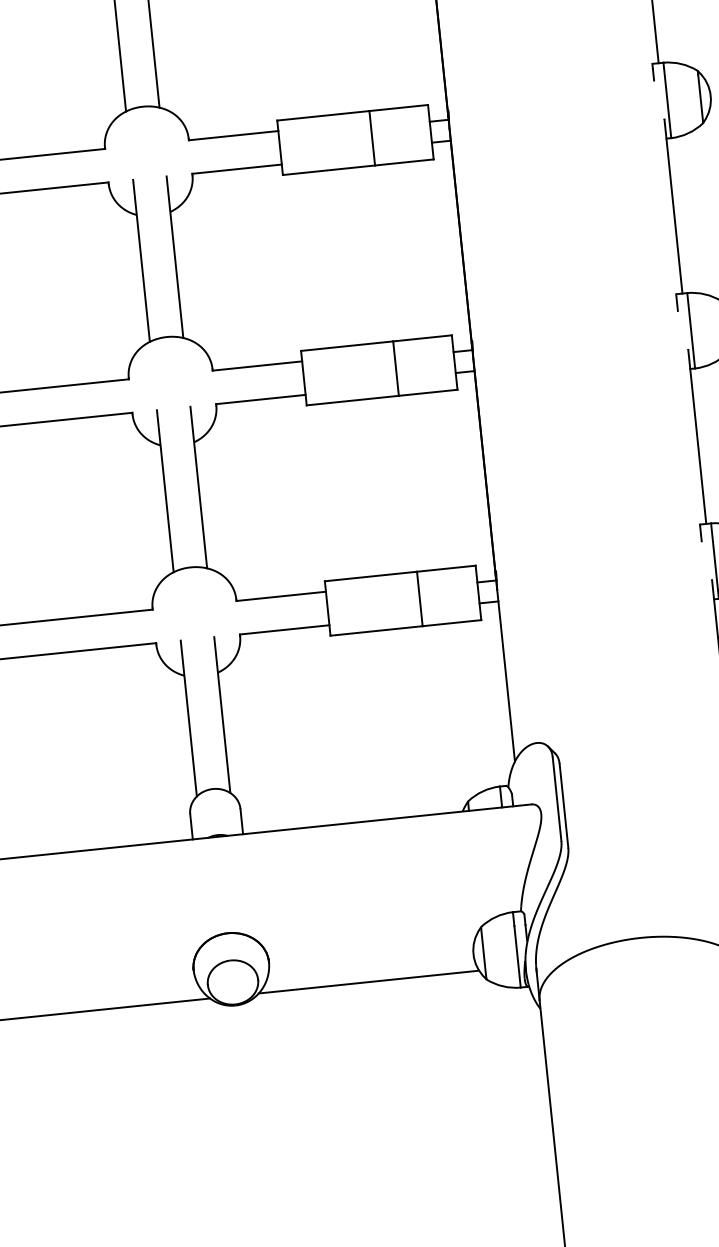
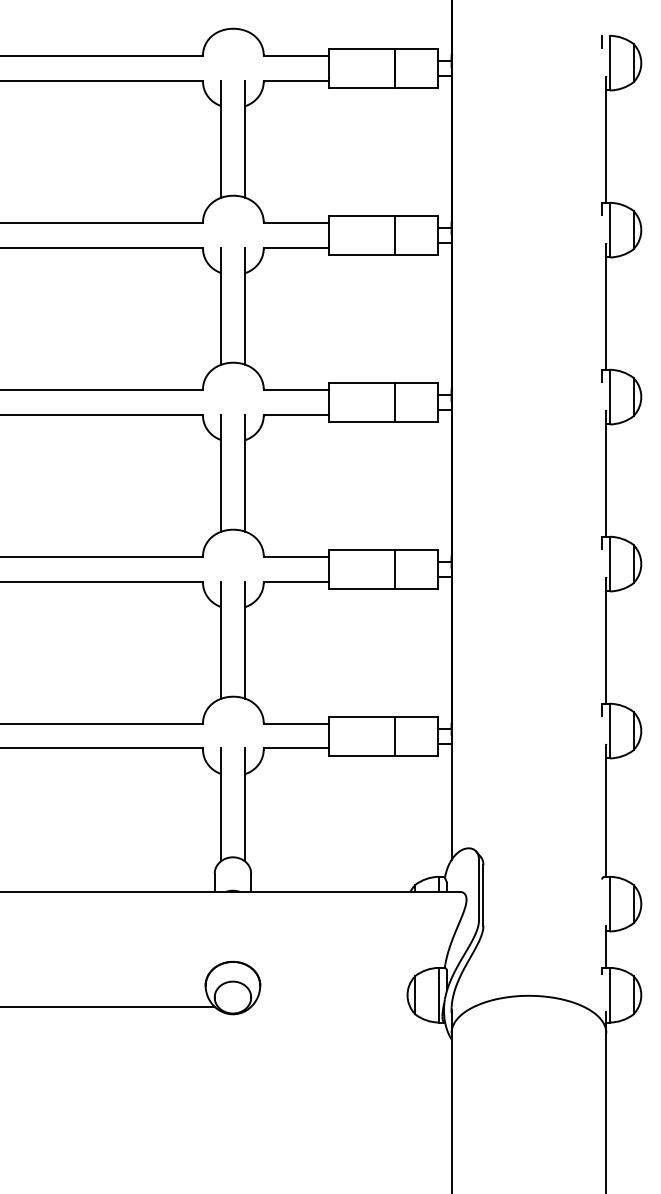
line: (368, 982) -> (330, 1007), removed

